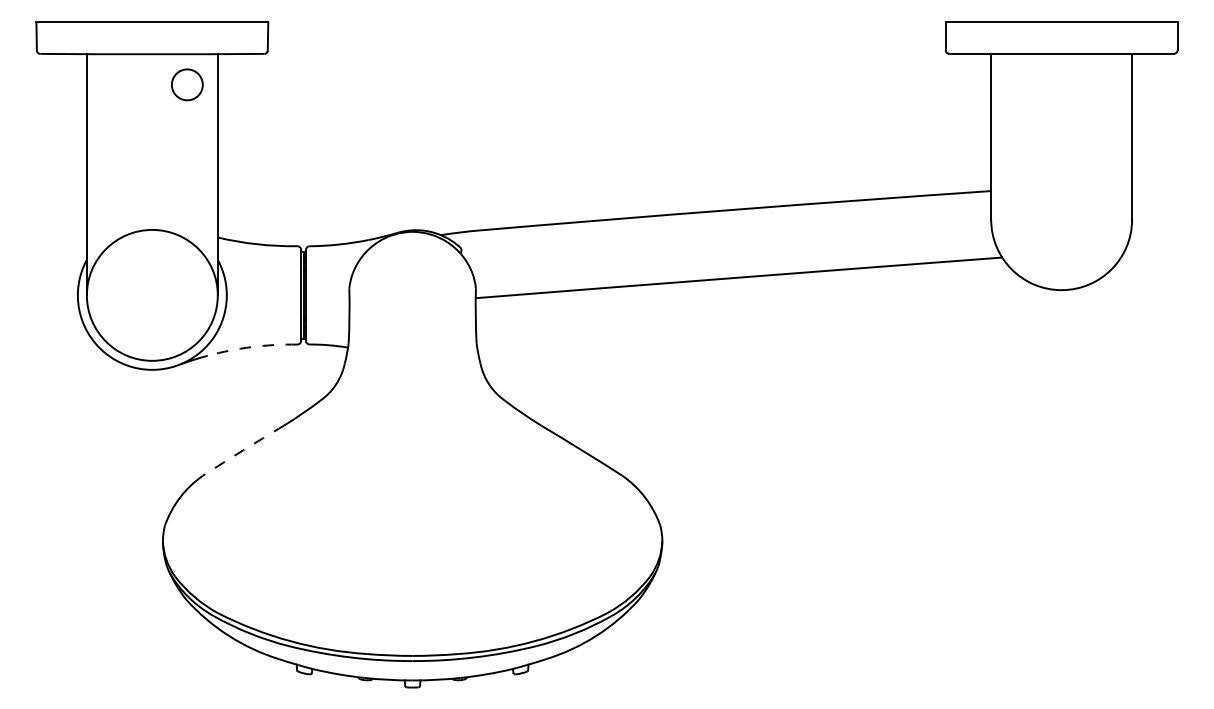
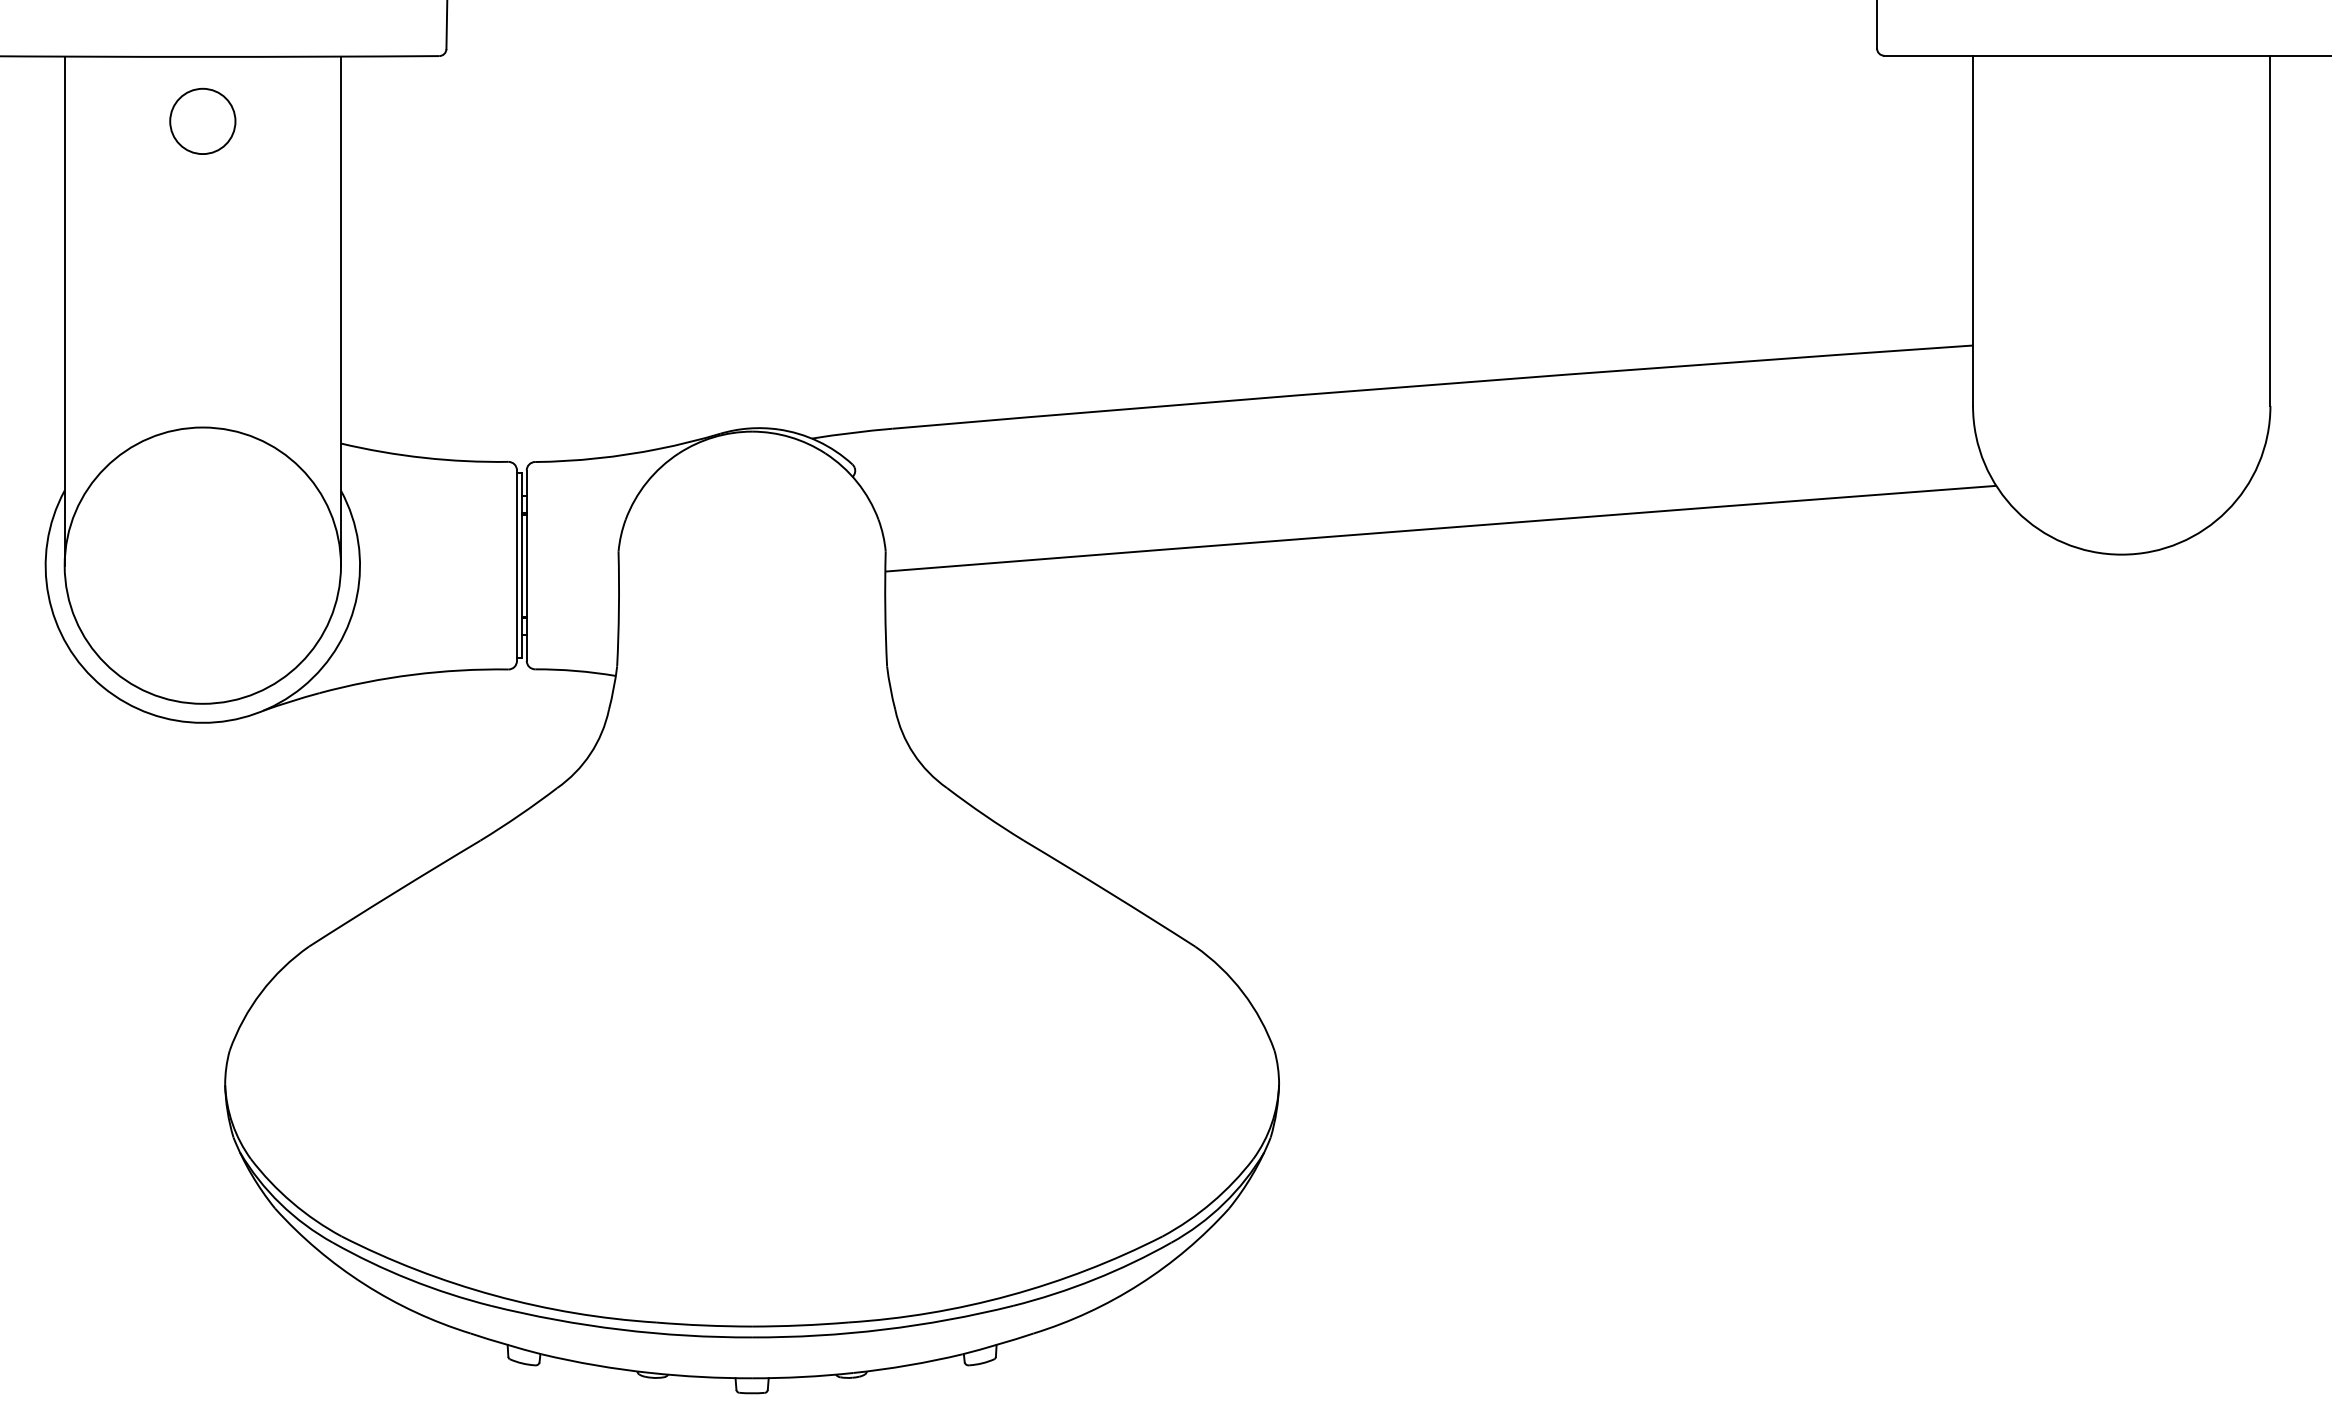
circle: (187, 84) -> (203, 120), moved
arc: (252, 347) -> (414, 675), dashed -> solid
arc: (243, 450) -> (395, 893), dashed -> solid

